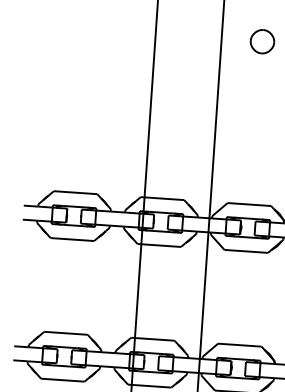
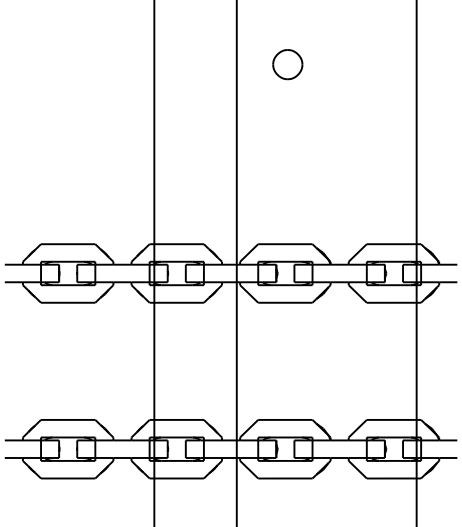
part: (262, 41) -> (287, 64), moved

